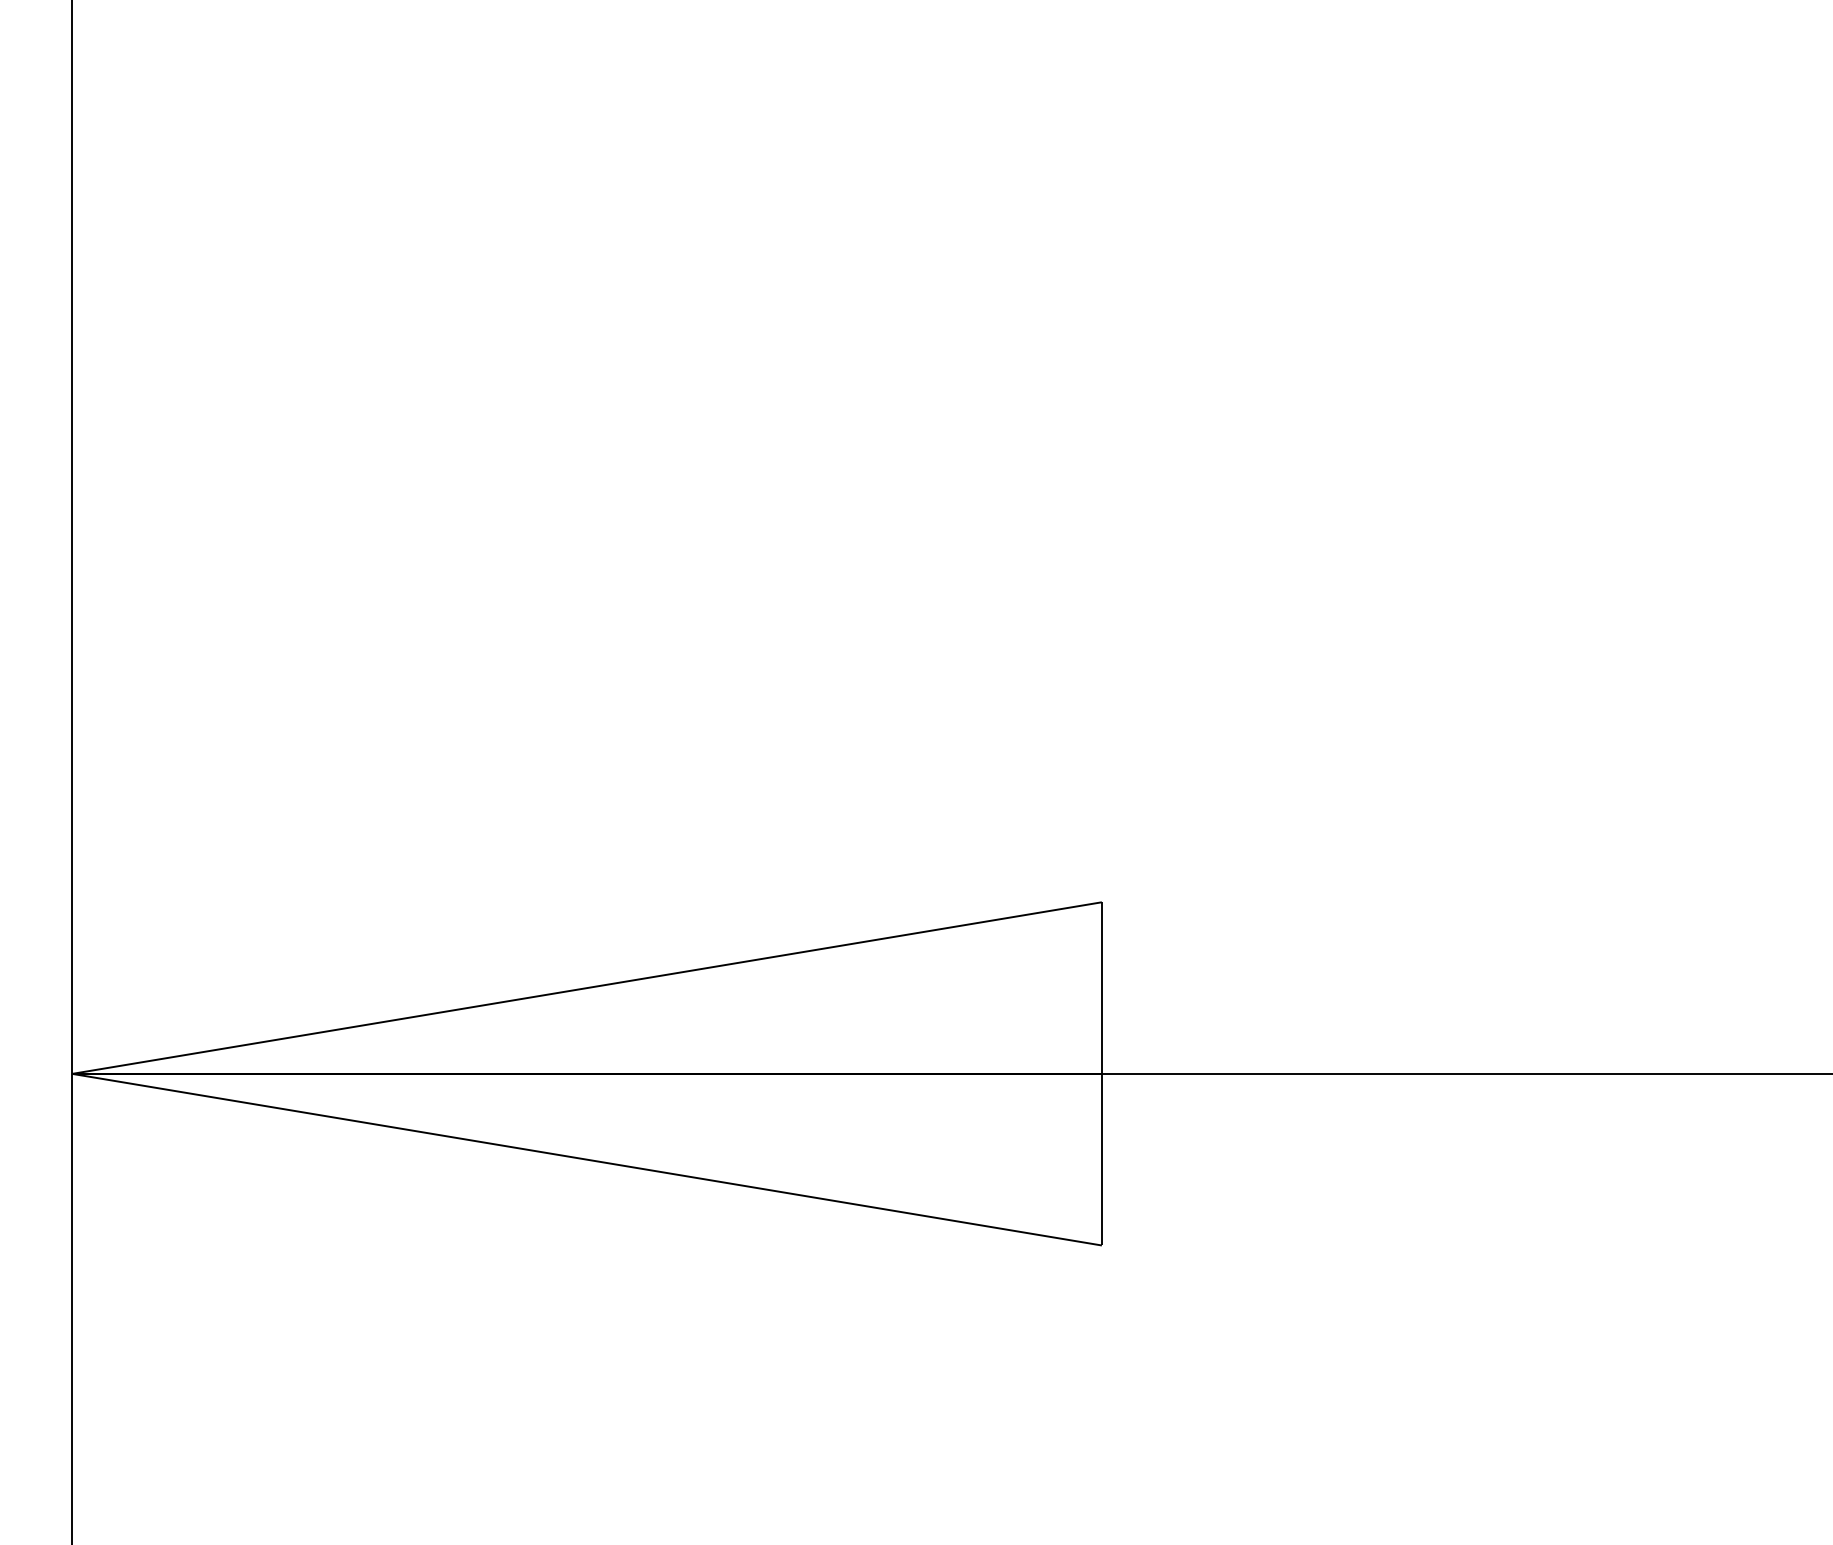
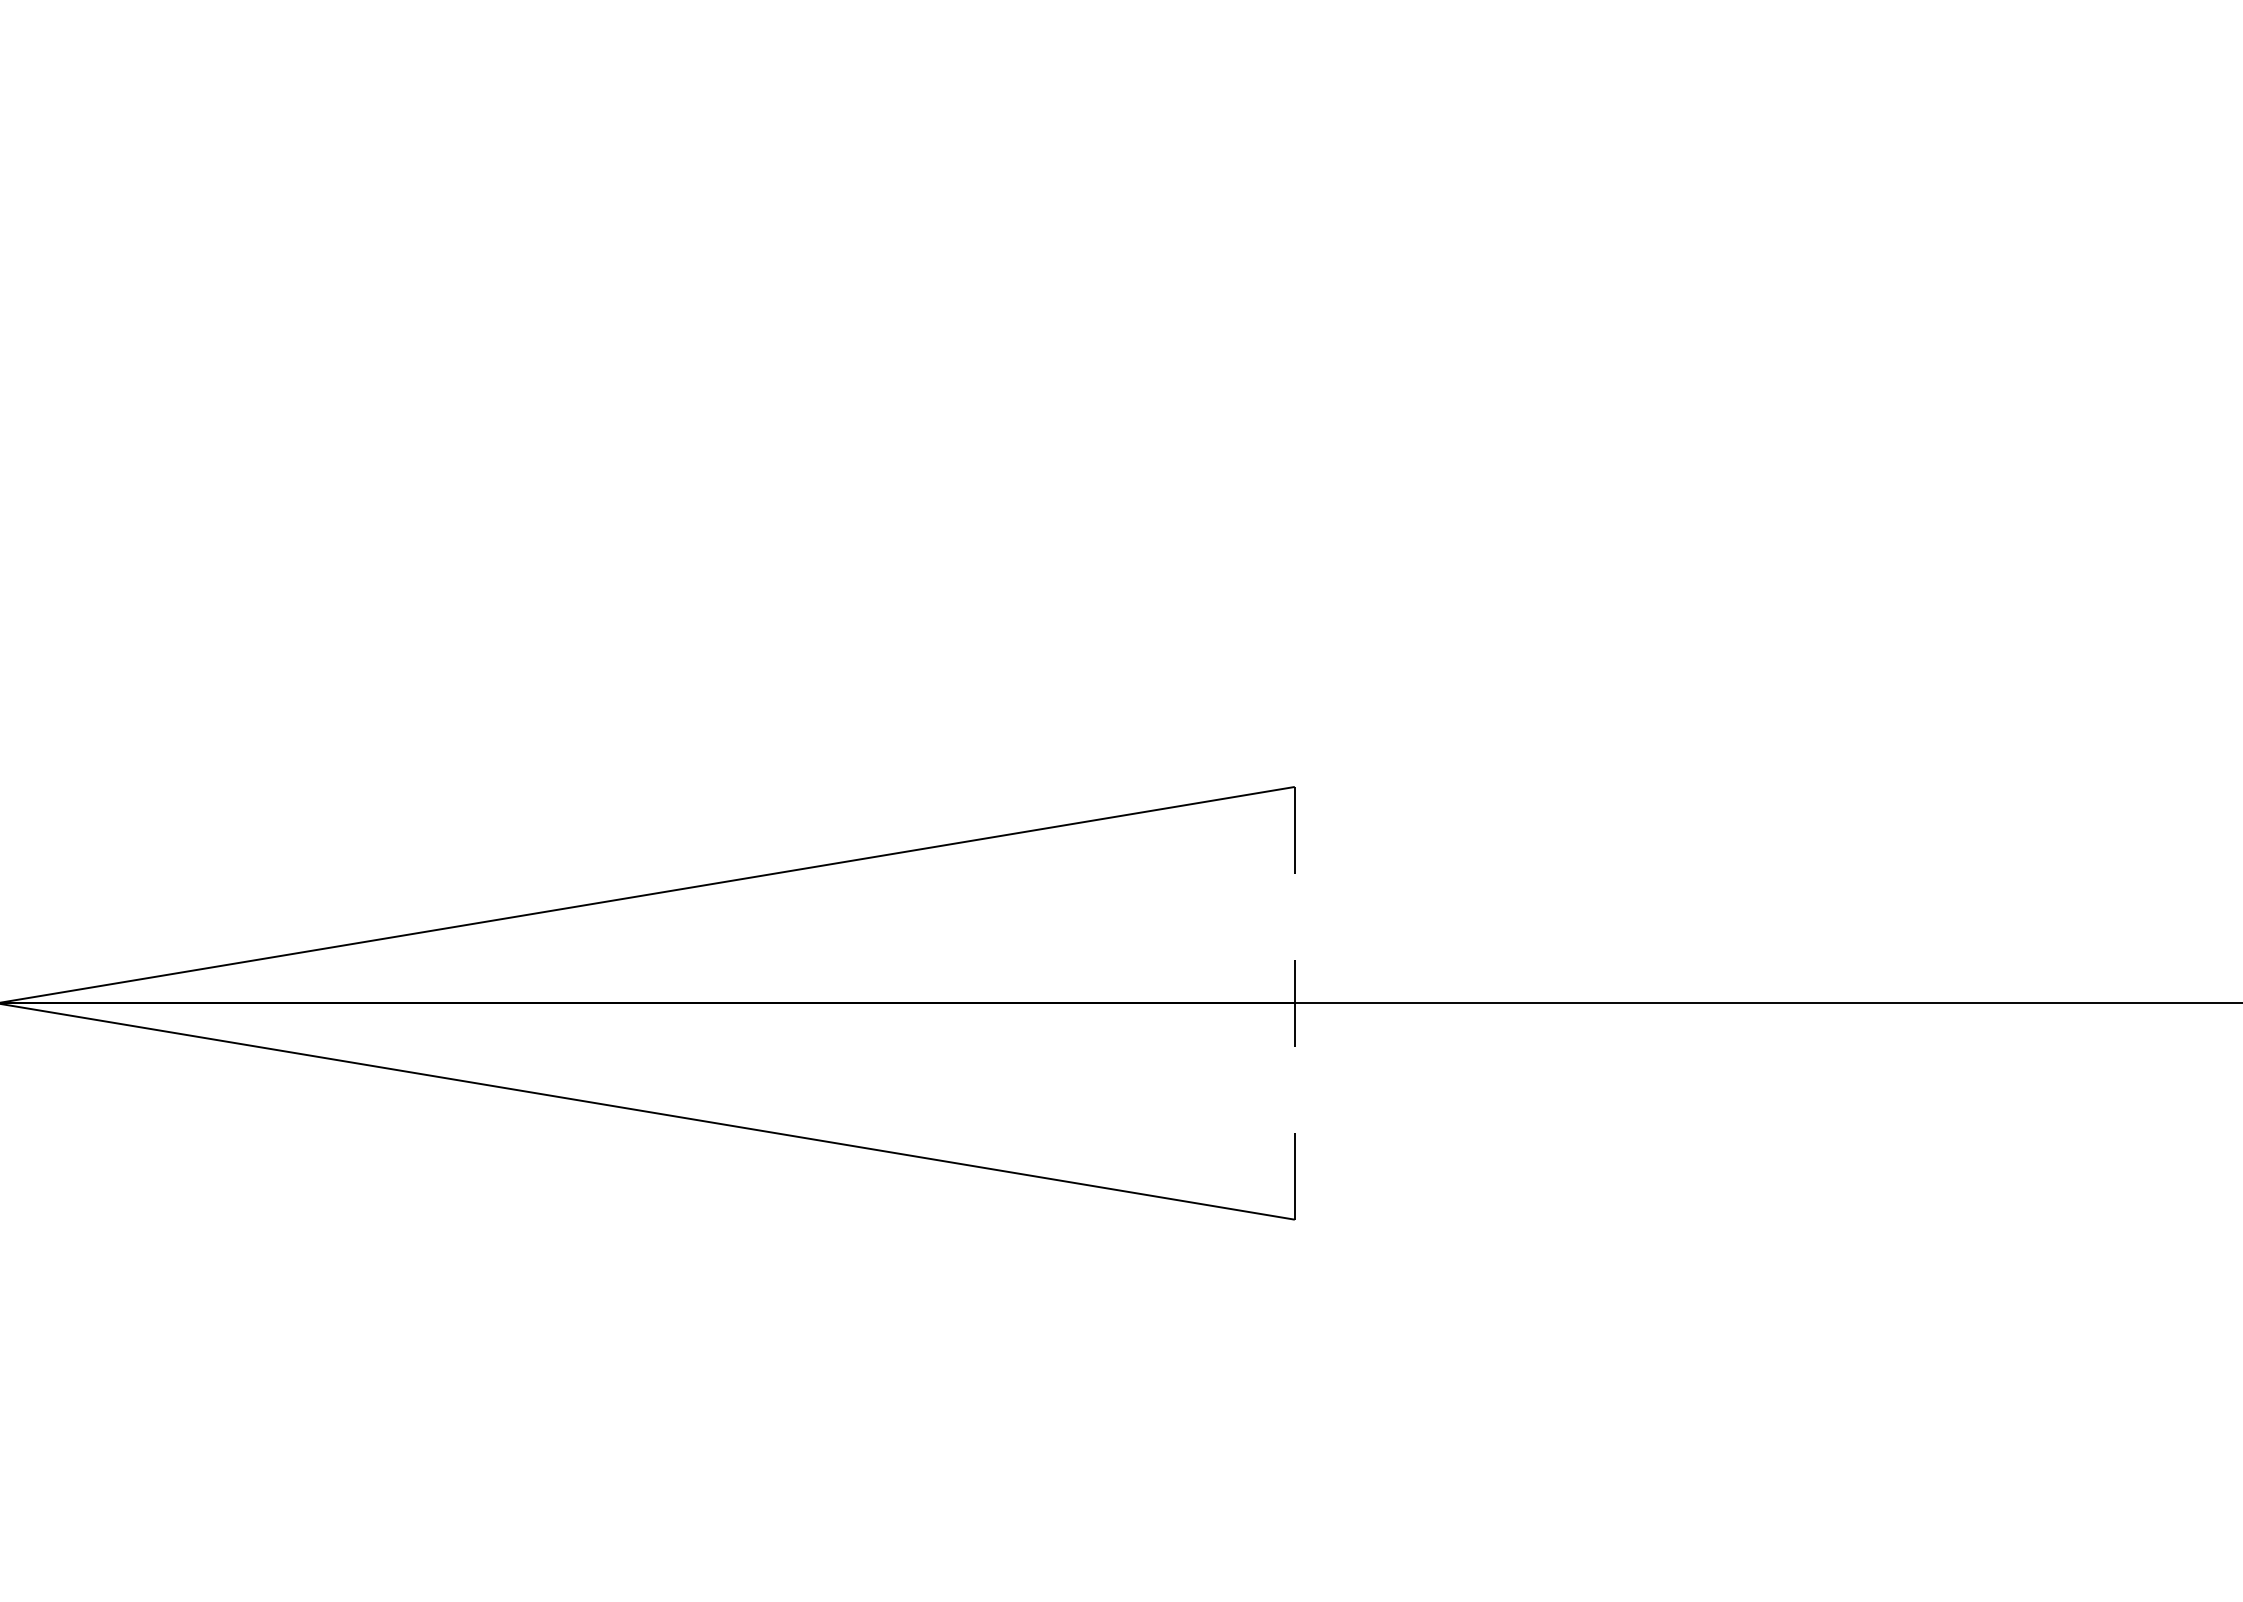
line: (1101, 1073) -> (1294, 1002), solid -> dashed

